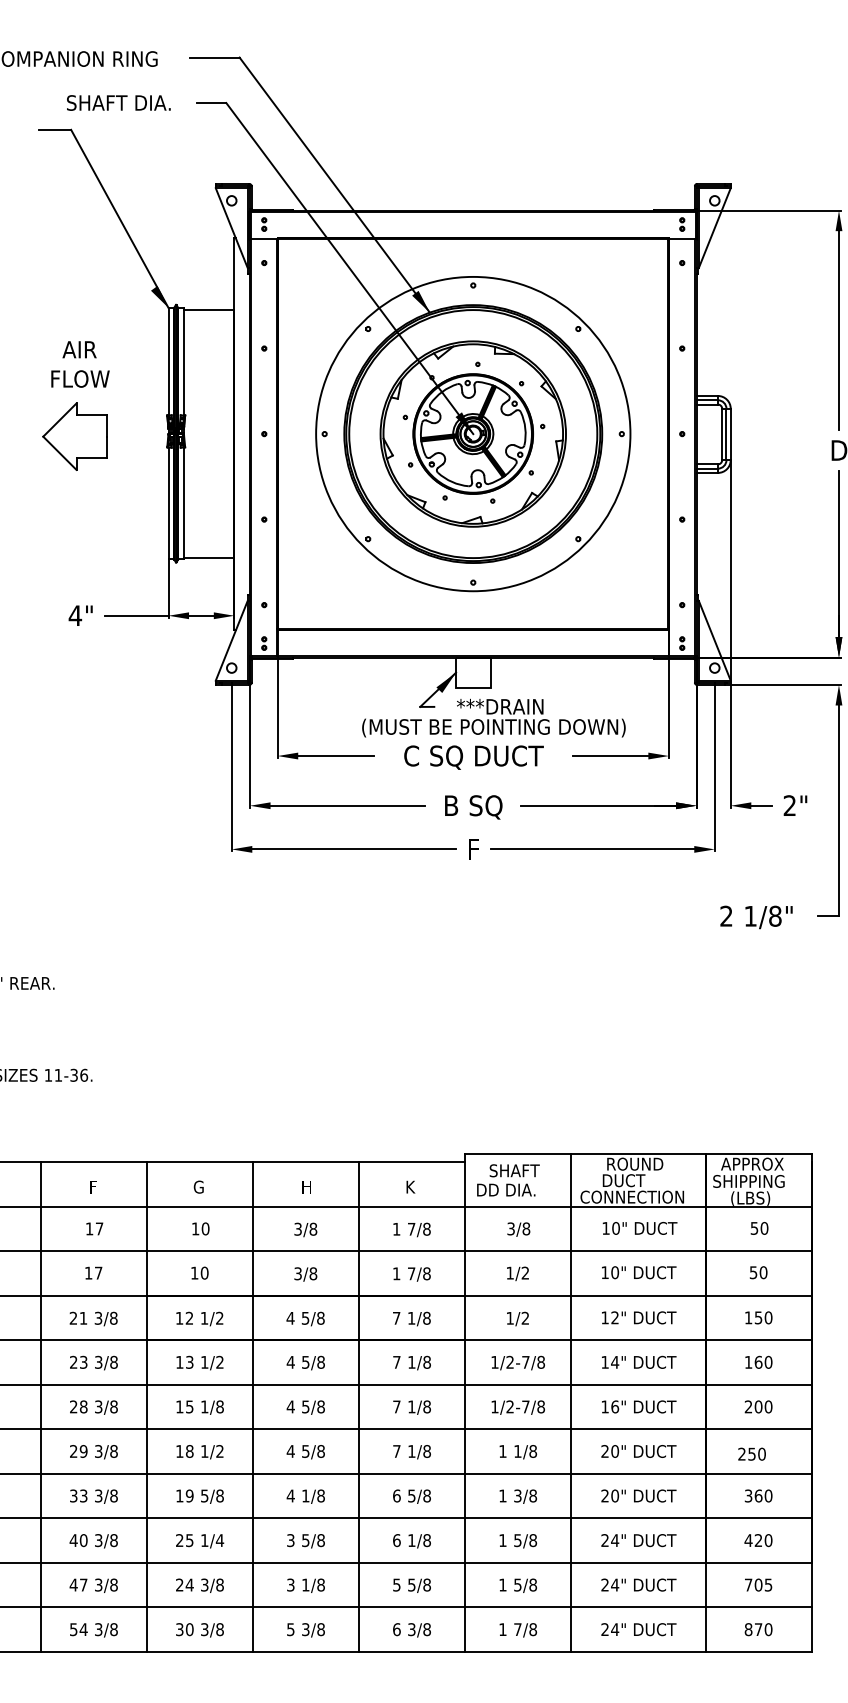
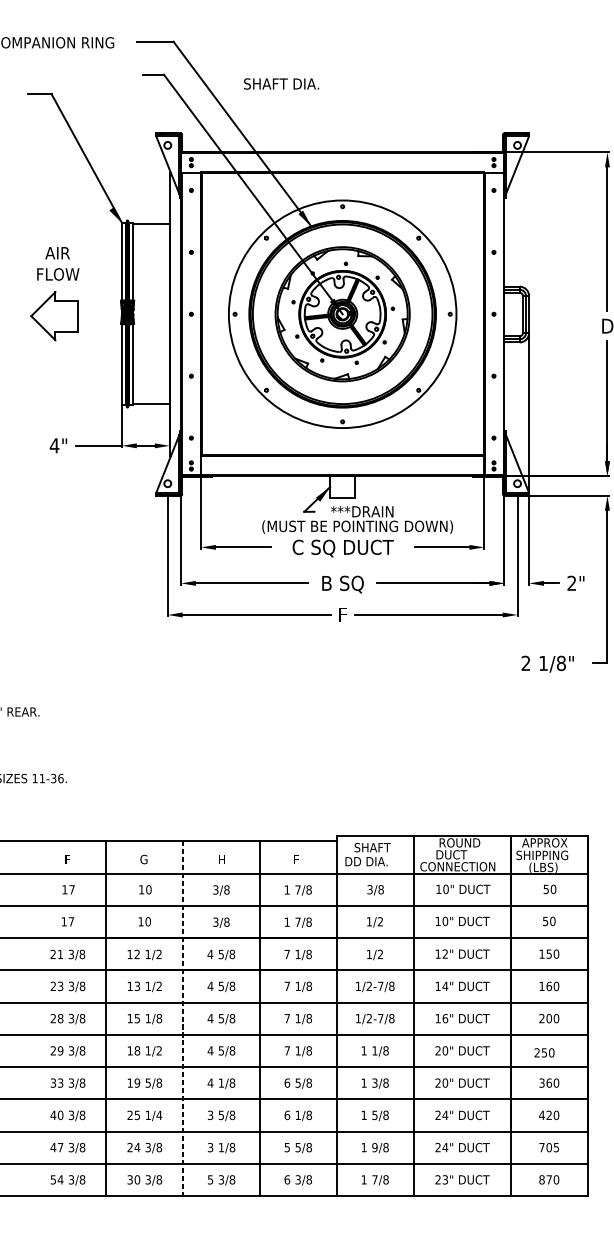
text: (118, 102) -> (281, 83), moved
text: (410, 1186) -> (297, 859), K -> F
line: (40, 1406) -> (29, 1018), removed
line: (252, 1406) -> (182, 1018), solid -> dashed
text: (517, 1584) -> (374, 1147), 5/8 -> 9/8
text: (615, 1629) -> (445, 1179), 24" -> 23"

